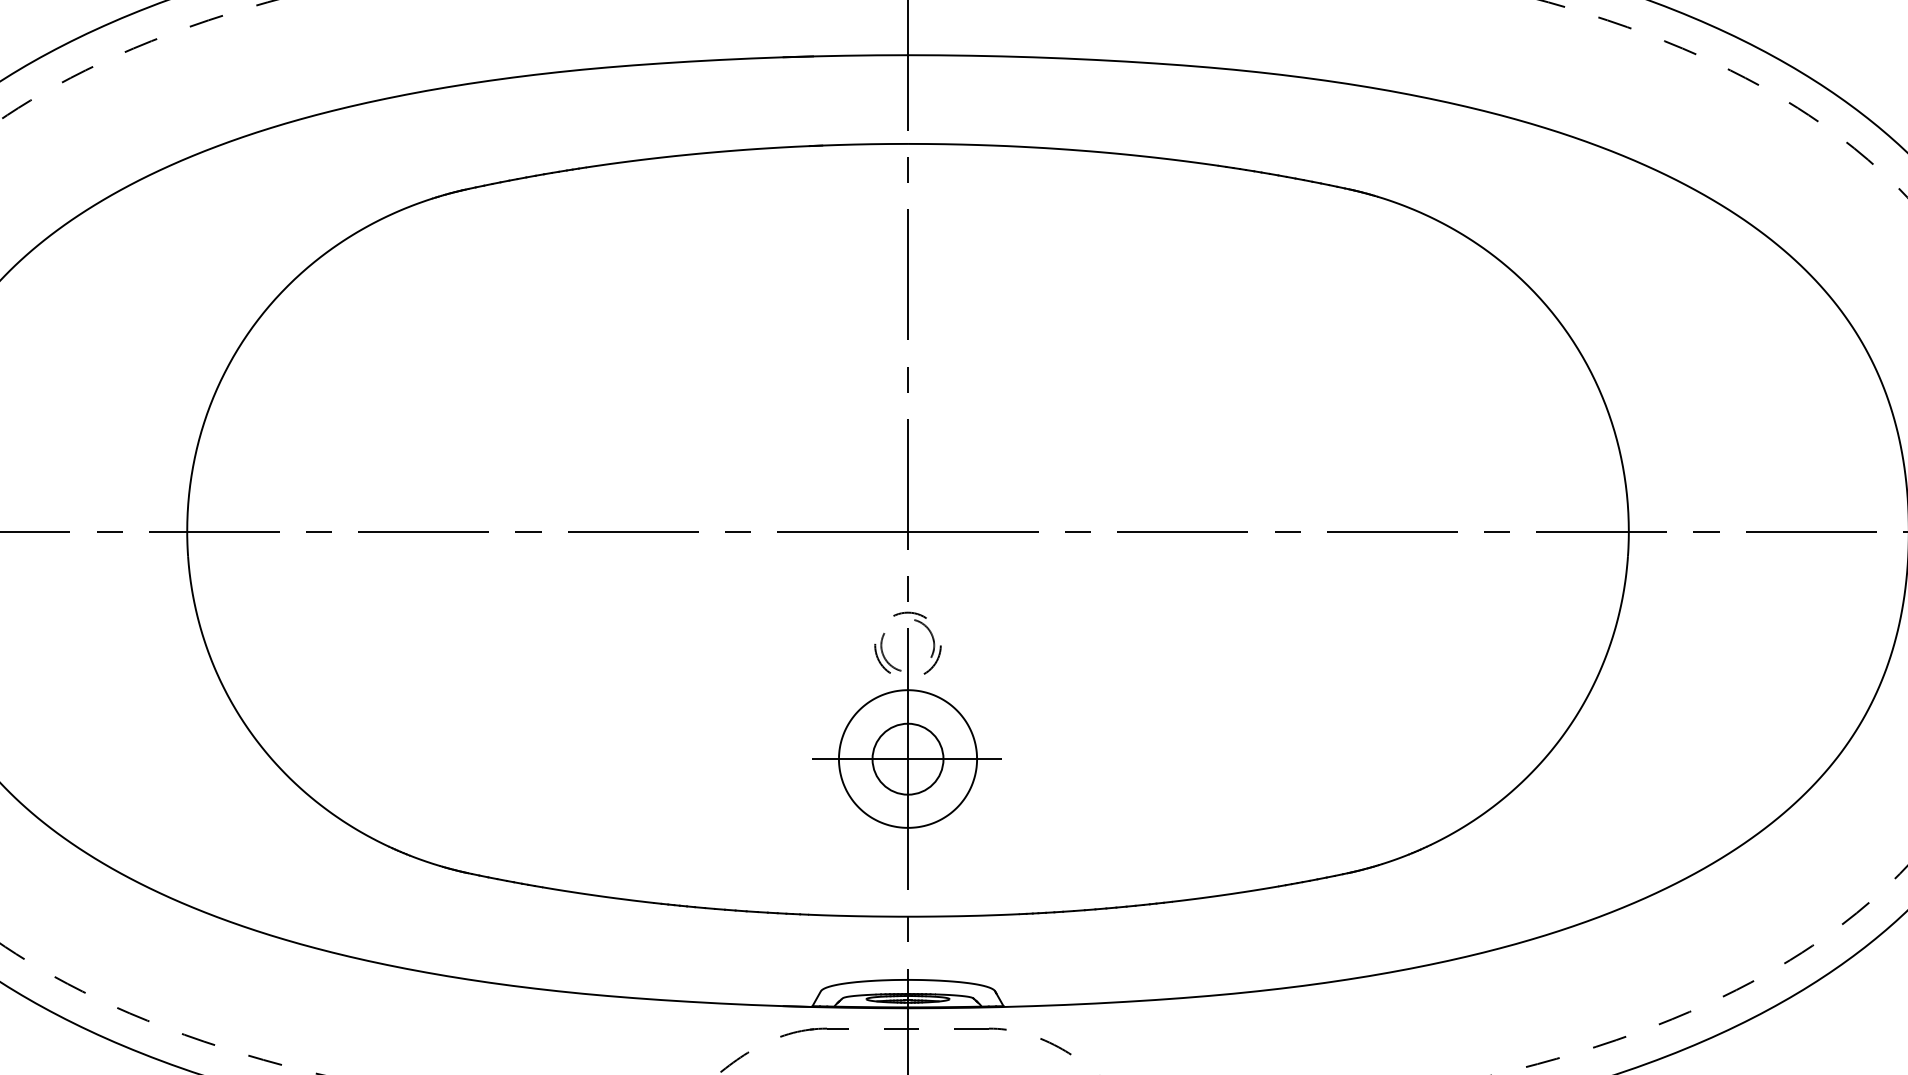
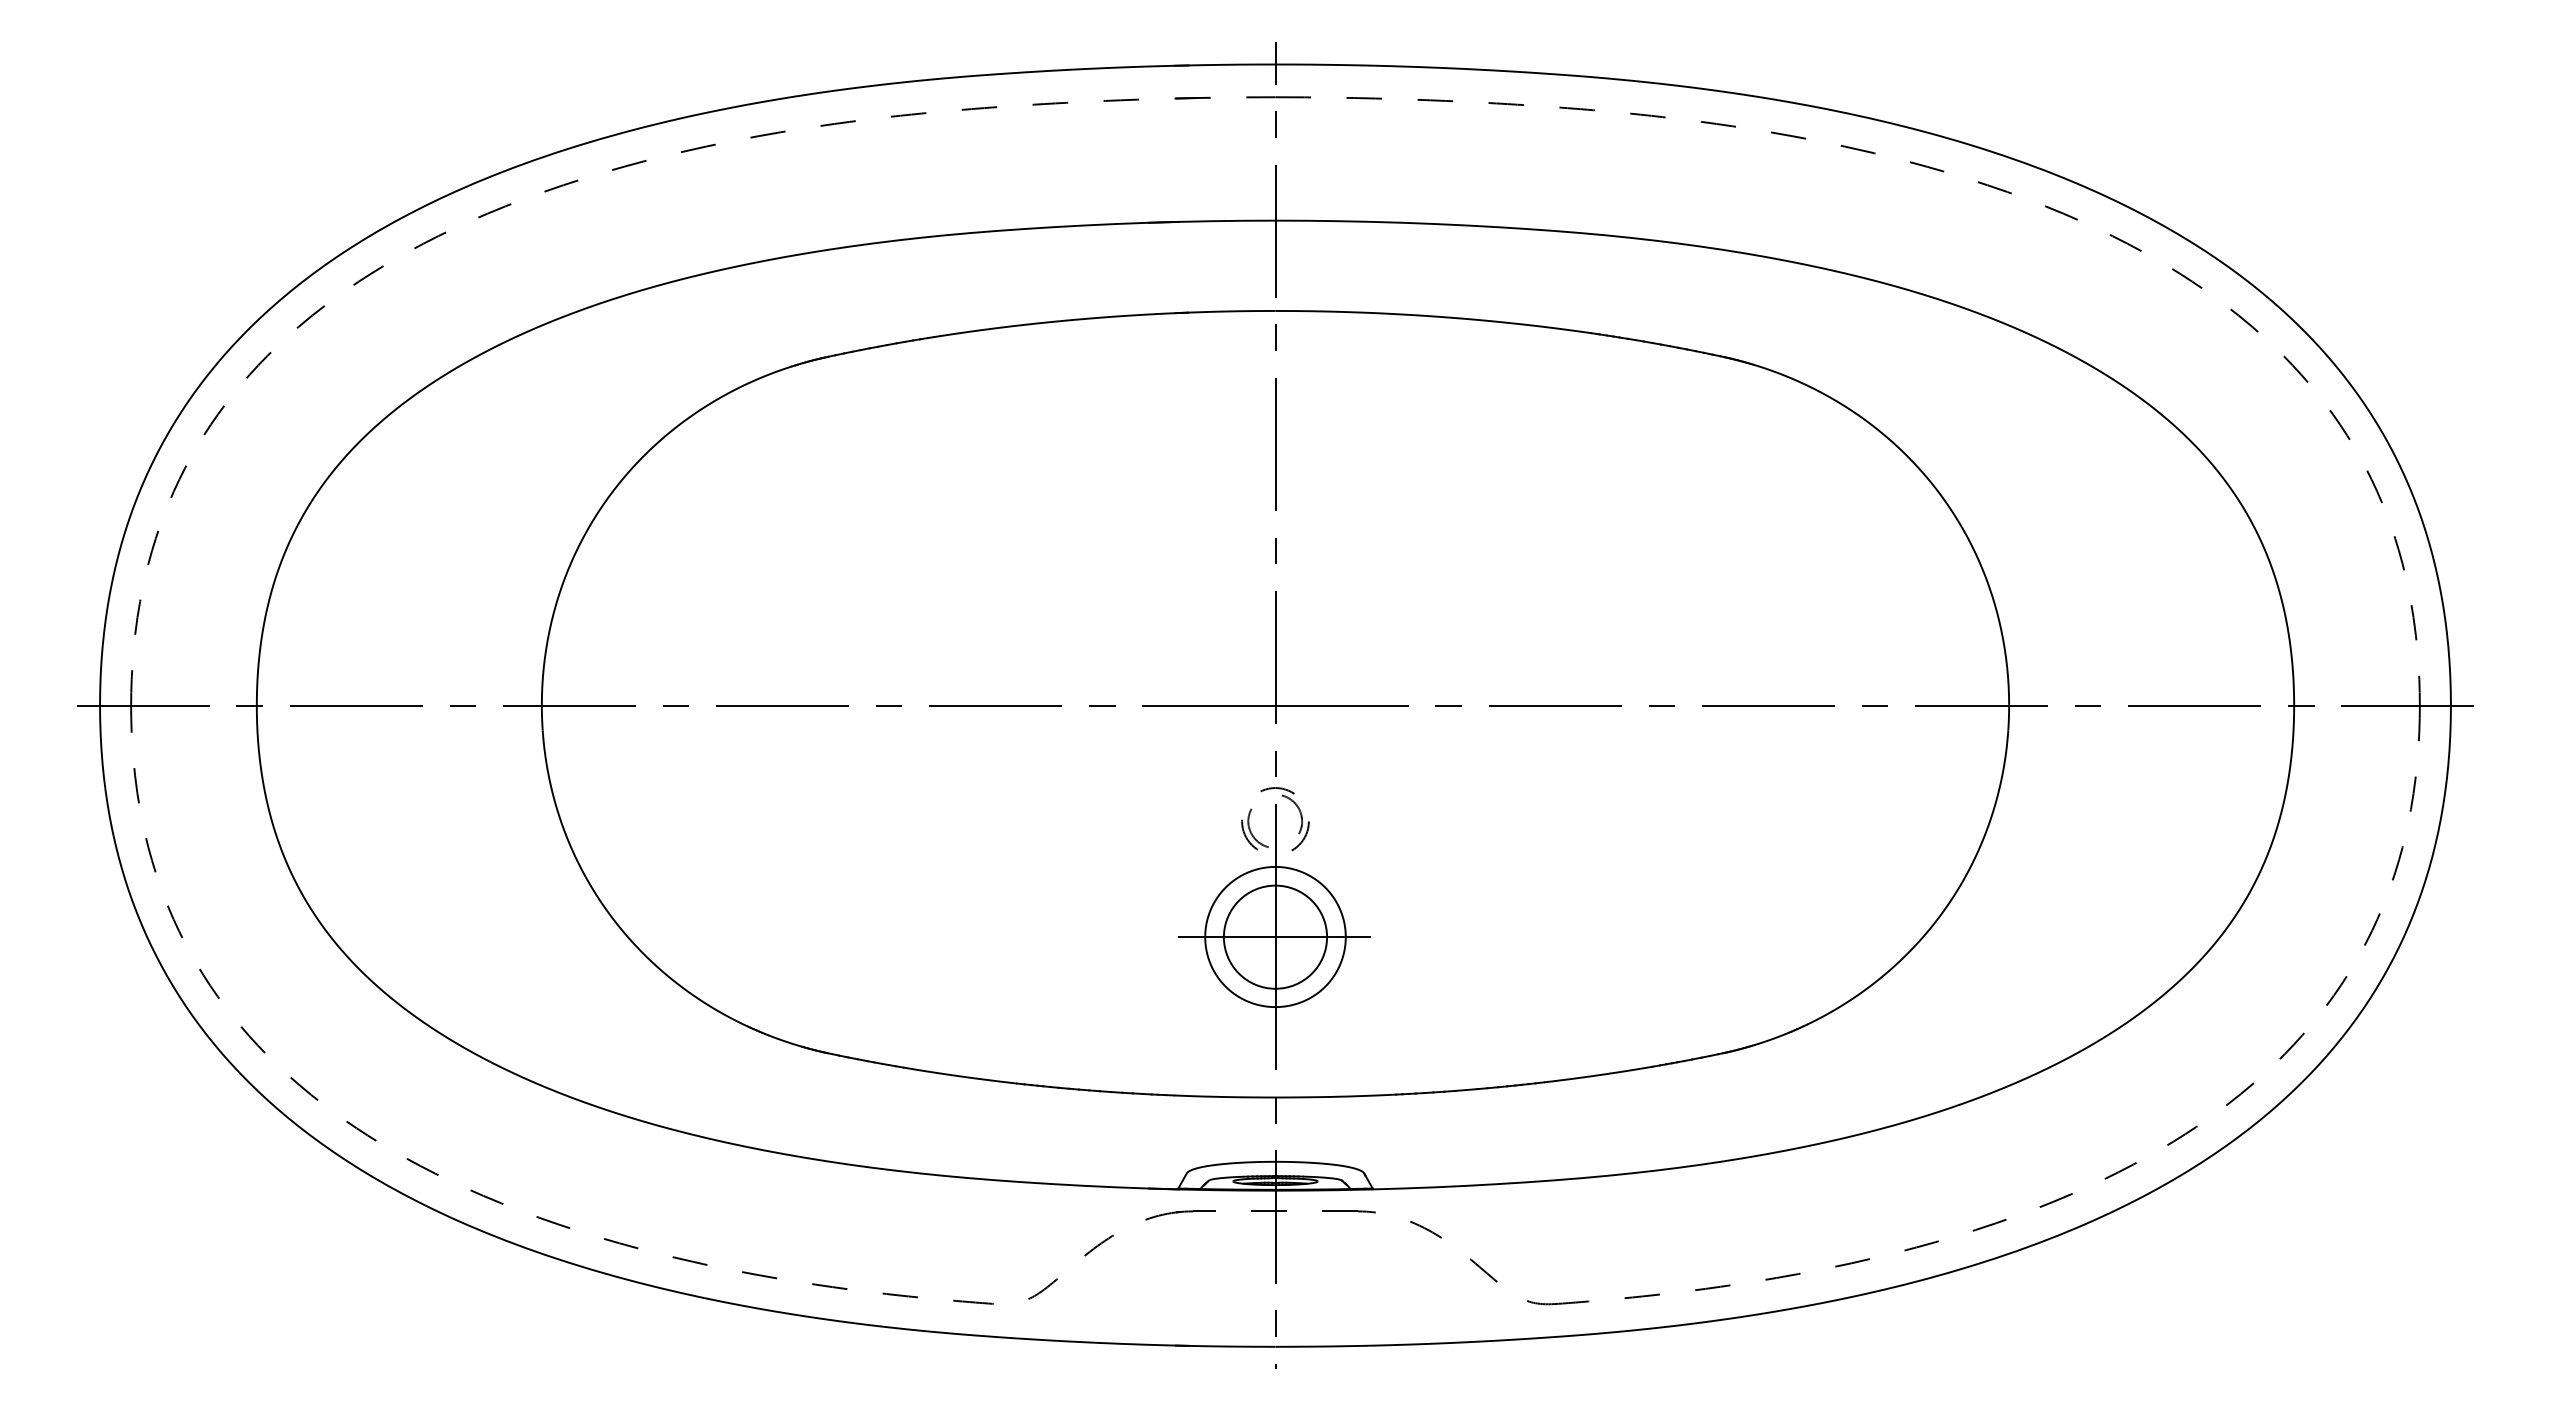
circle: (908, 758) -> (1275, 936), size x1.43

